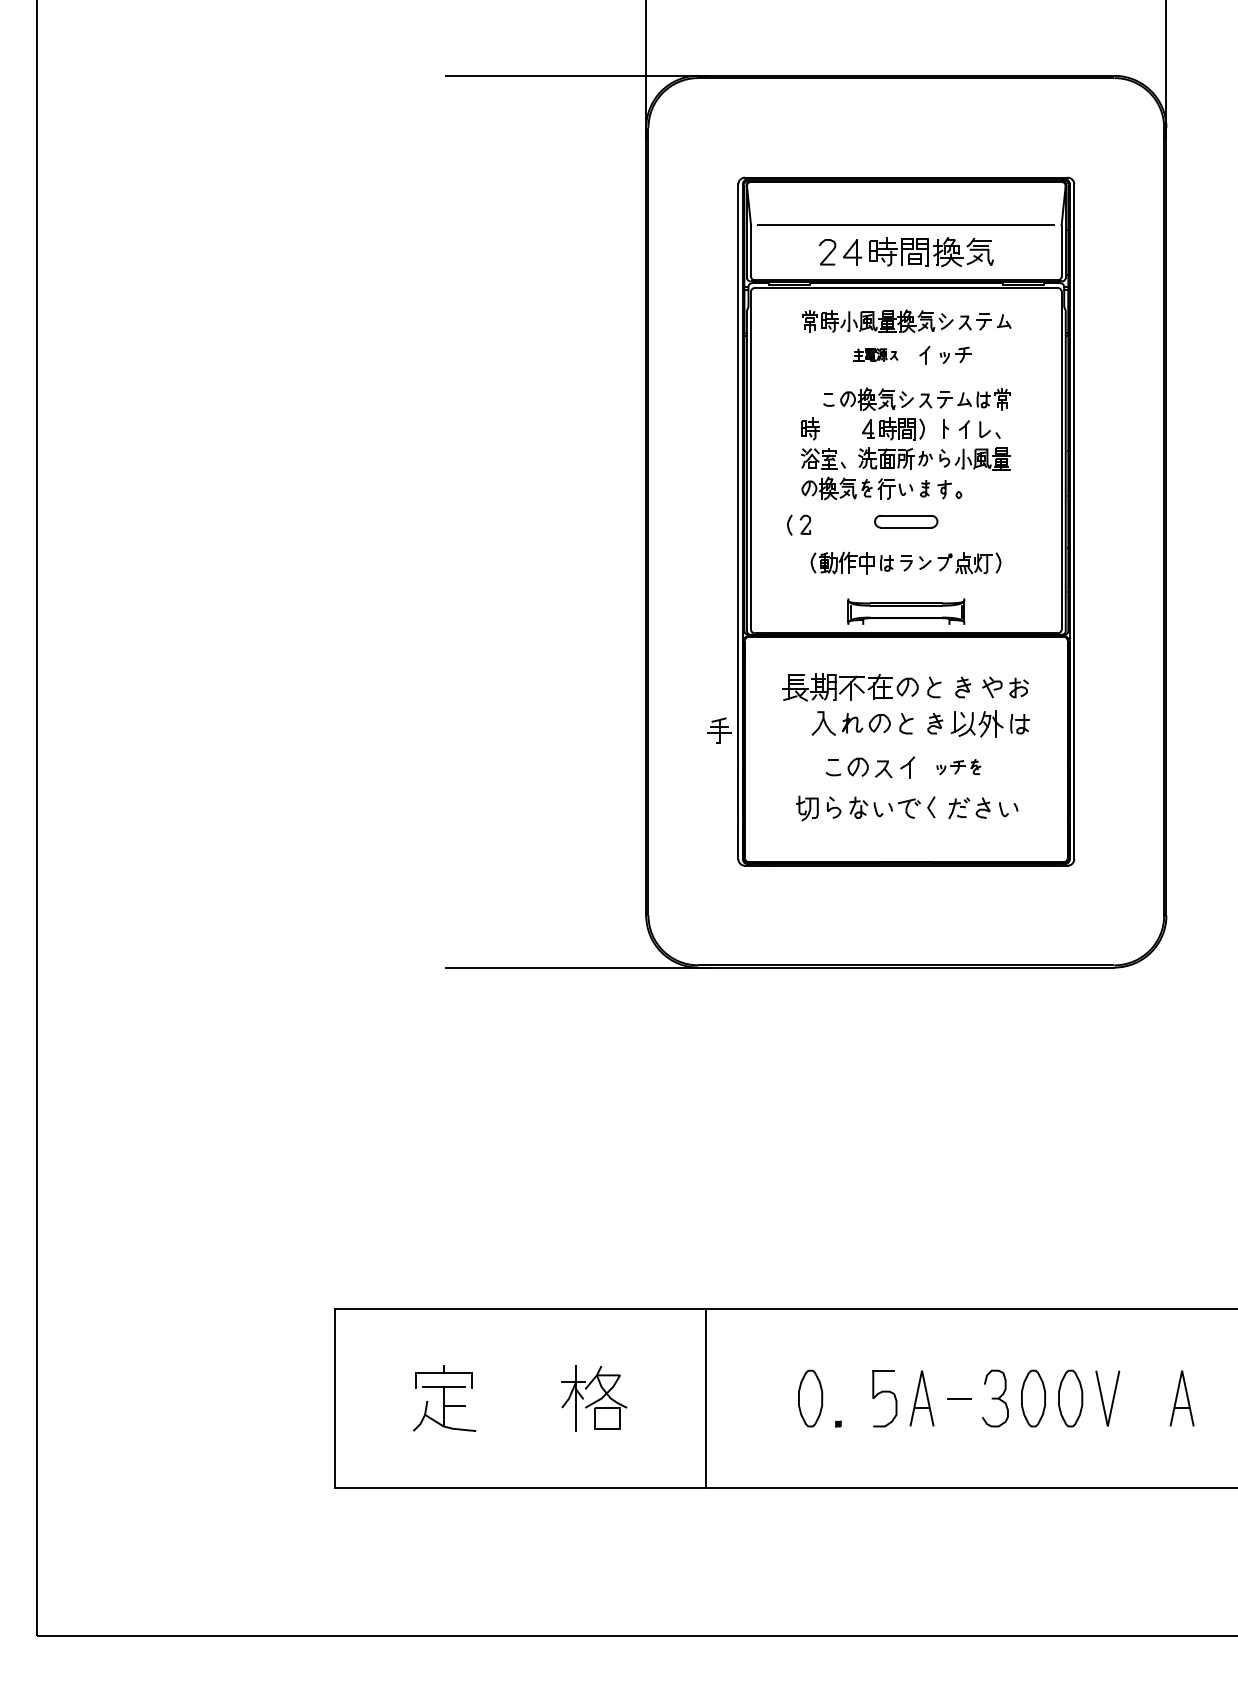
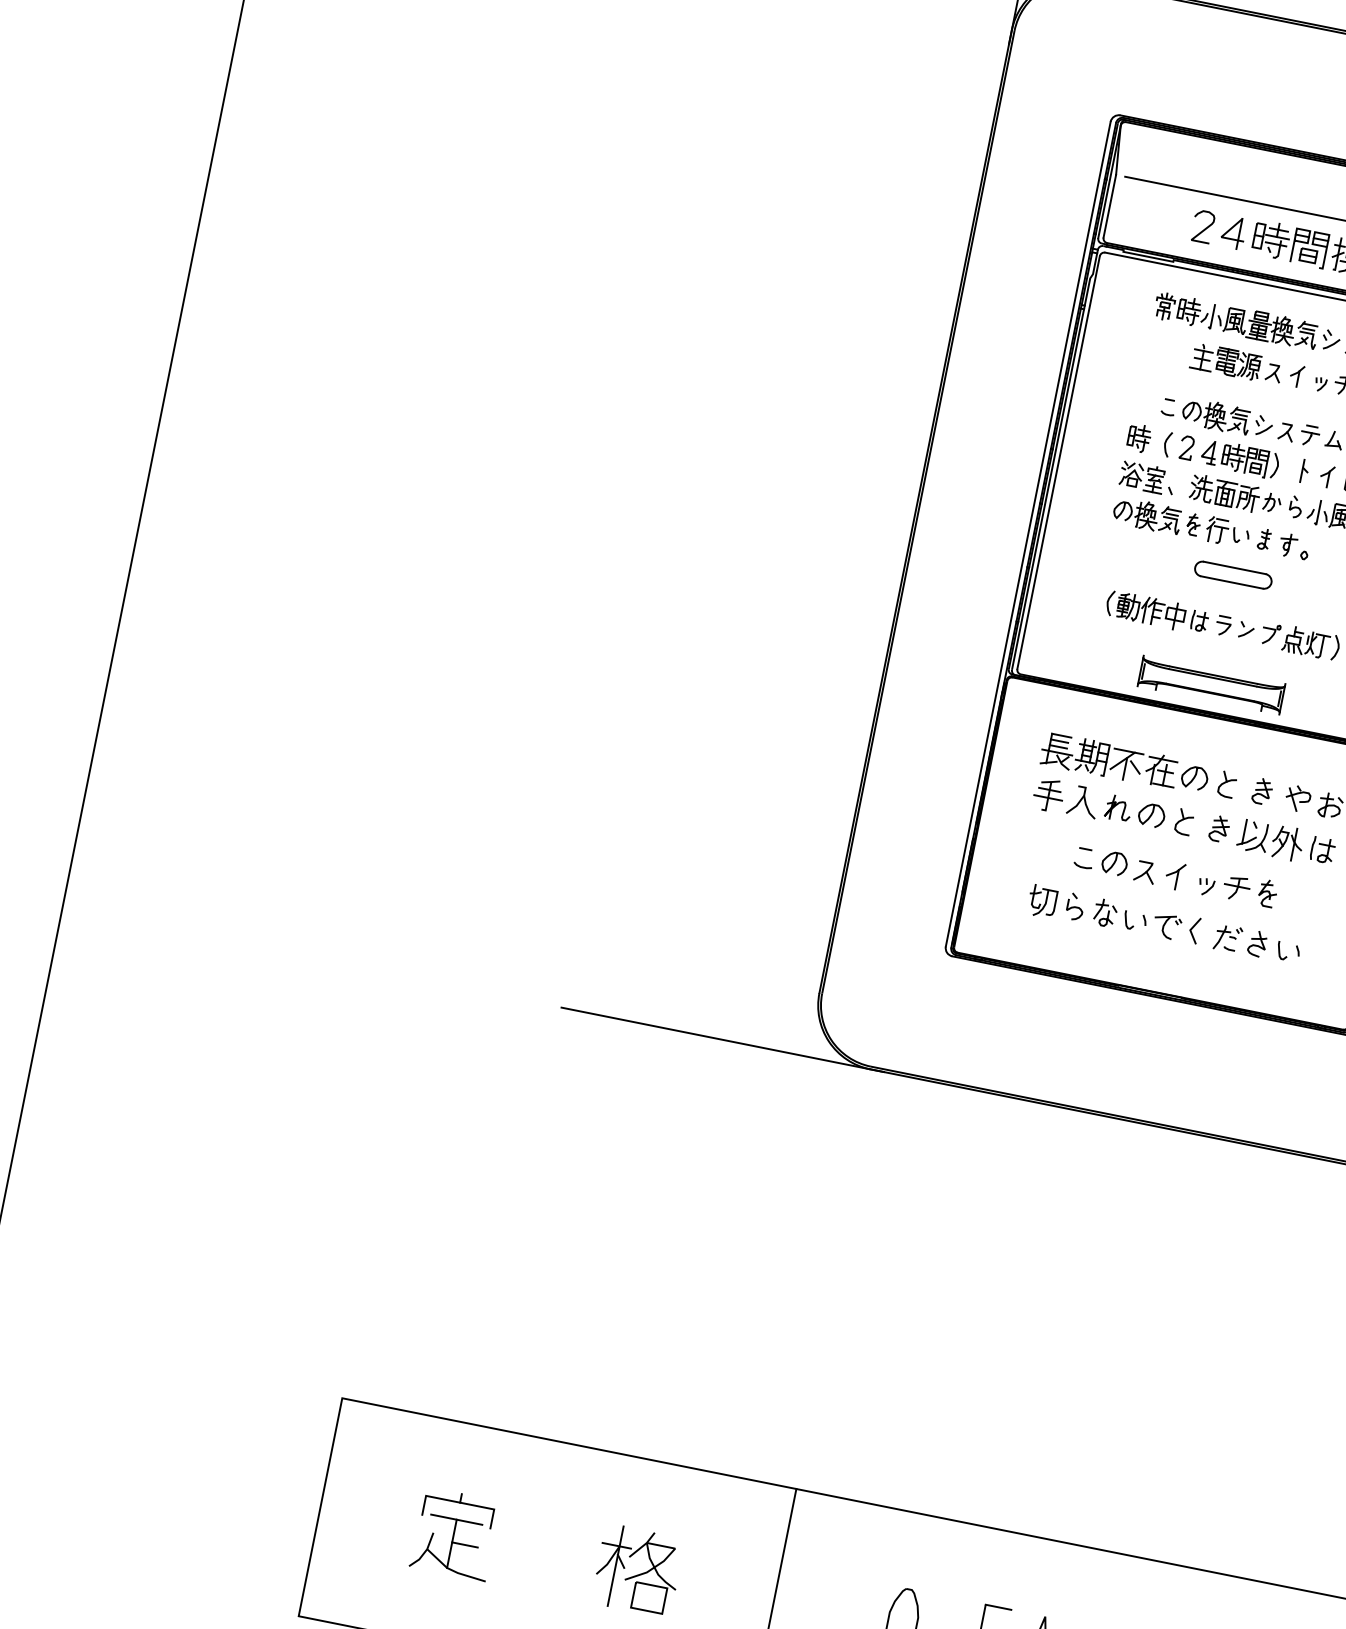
part: (875, 354) -> (1236, 363), size x1.67
part: (798, 524) -> (1178, 445), moved
part: (719, 730) -> (1048, 794), moved
part: (958, 766) -> (1237, 887), size x1.43

